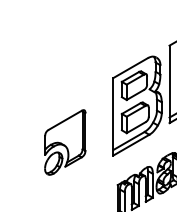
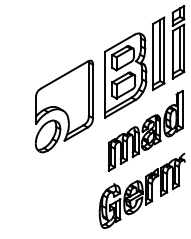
part: (64, 142) -> (63, 106), size x1.67

